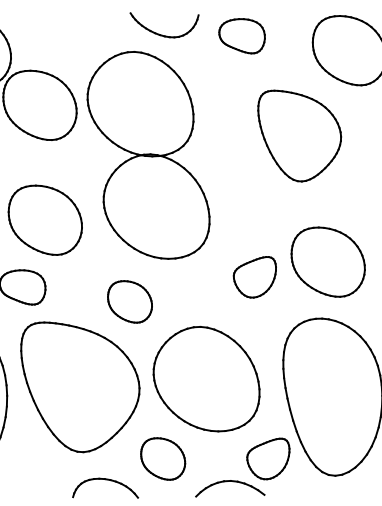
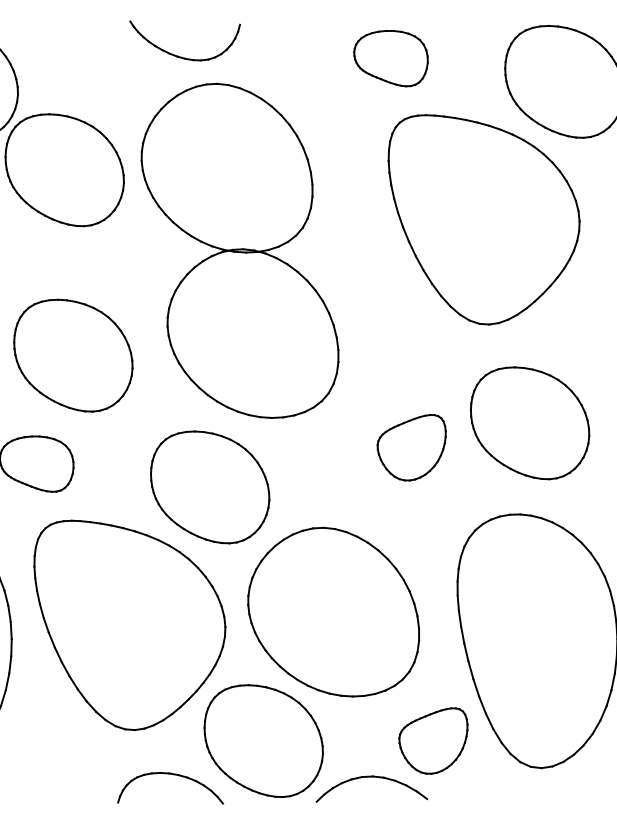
part: (162, 34) -> (181, 55), moved
part: (299, 135) -> (483, 218), size x1.43
part: (129, 301) -> (209, 486), size x1.67
part: (162, 458) -> (262, 740), size x1.67

